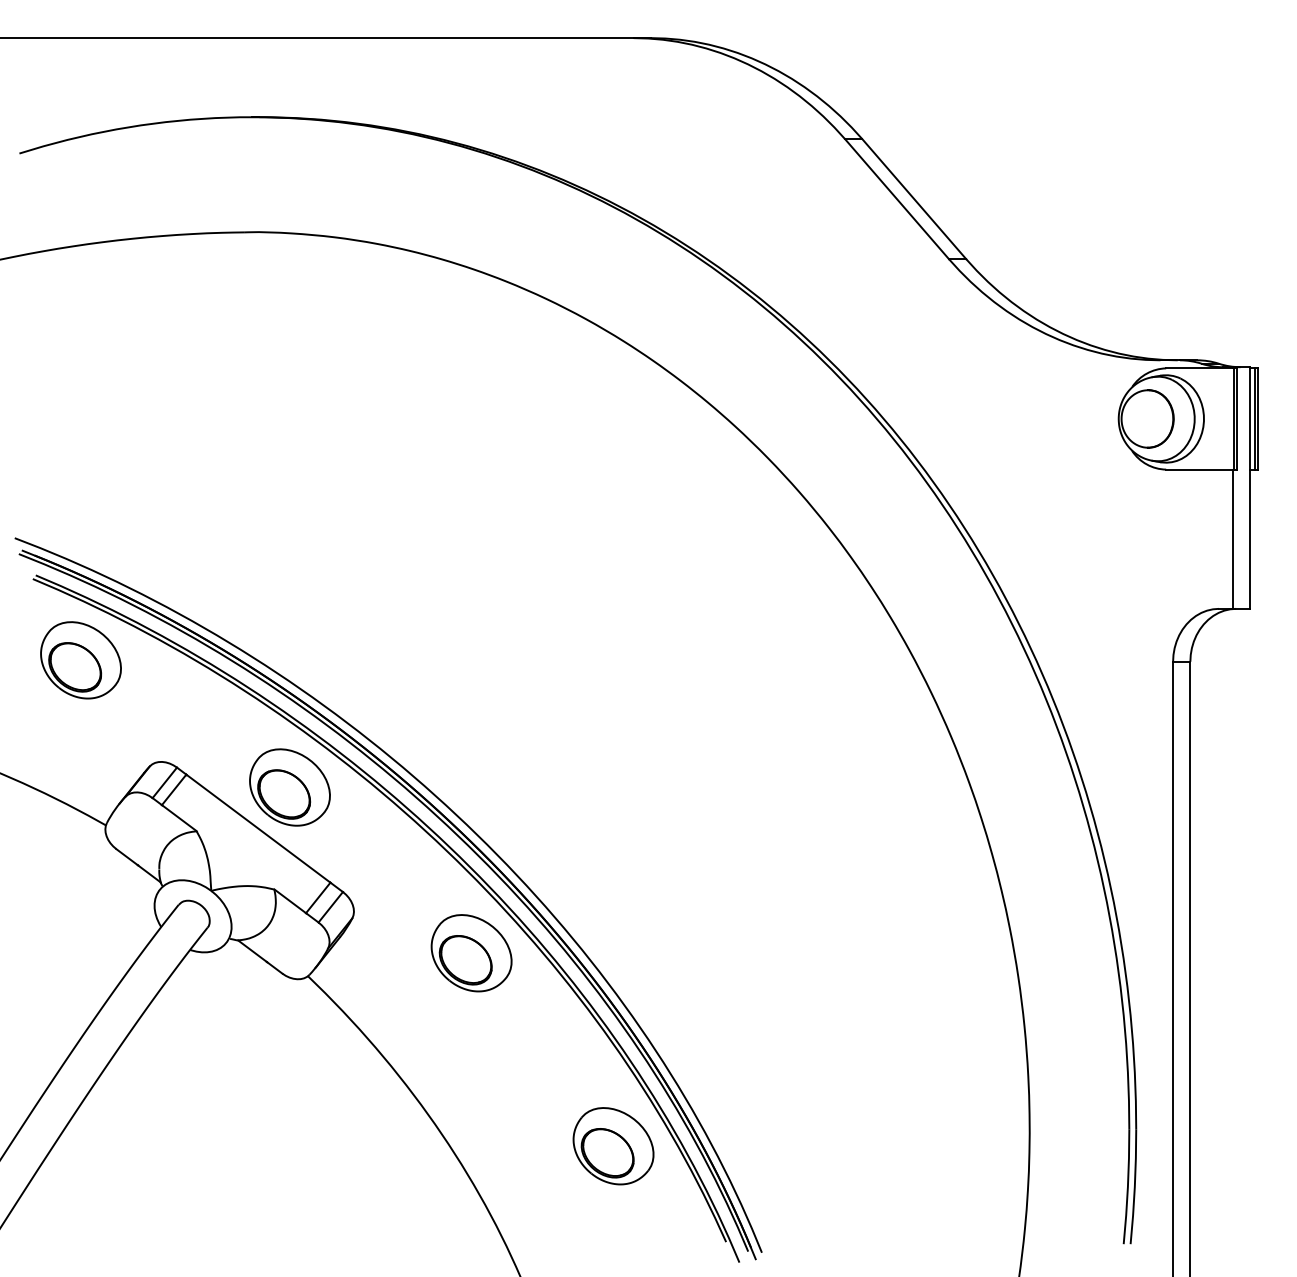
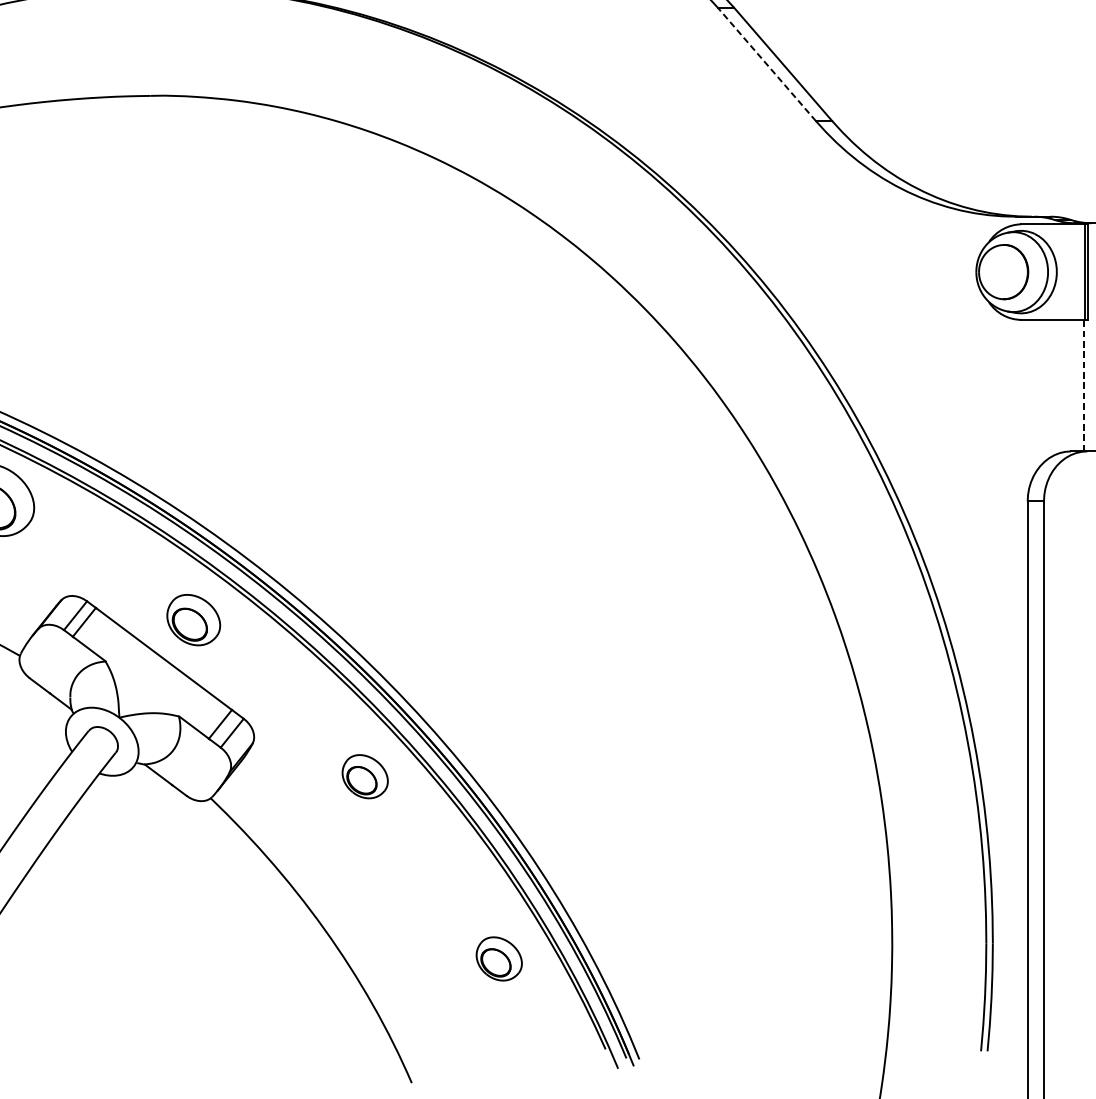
line: (896, 198) -> (766, 63), solid -> dashed
line: (1232, 539) -> (1083, 385), solid -> dashed
part: (289, 787) -> (193, 620), size x0.7
part: (471, 953) -> (365, 776), size x0.6
part: (613, 1146) -> (499, 959), size x0.6

